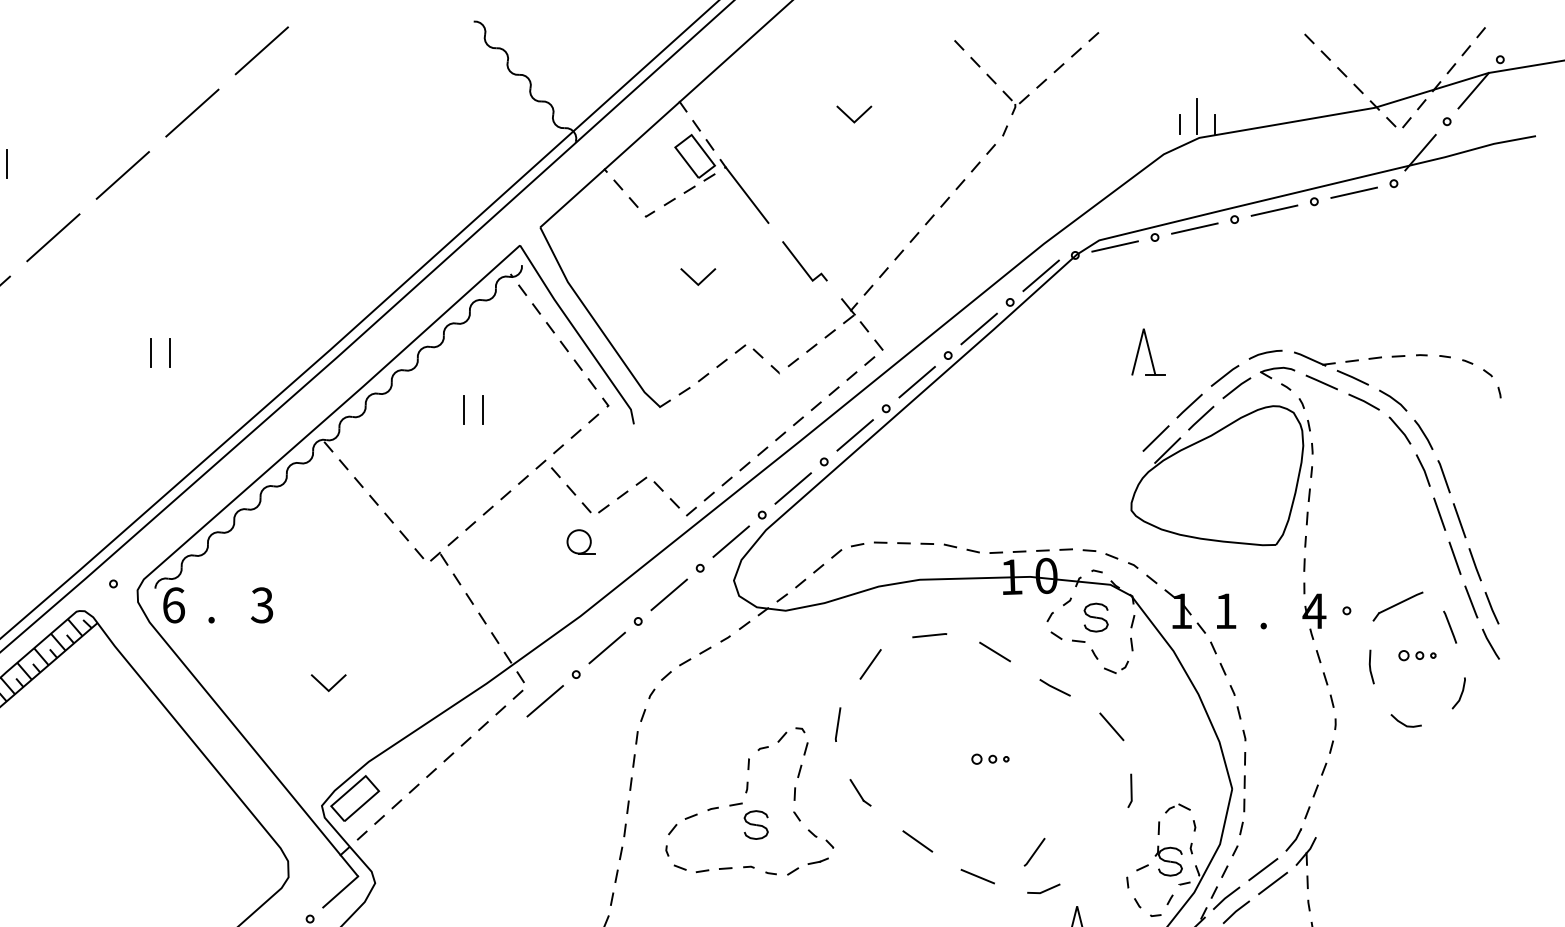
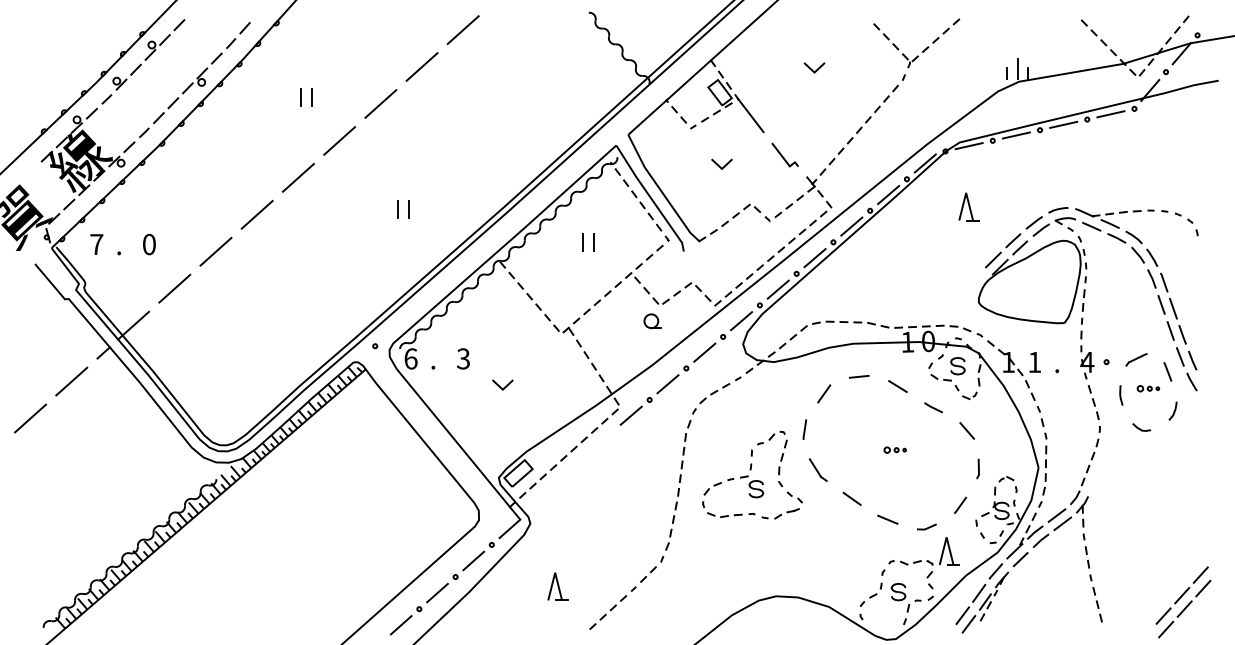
part: (1147, 351) -> (968, 206), moved
part: (1397, 606) -> (1136, 359), size x0.71
line: (324, 685) -> (500, 386), moved
part: (859, 791) -> (817, 469), size x1.43
line: (1034, 850) -> (960, 504), moved

